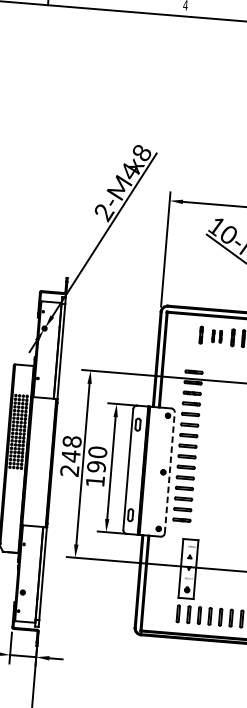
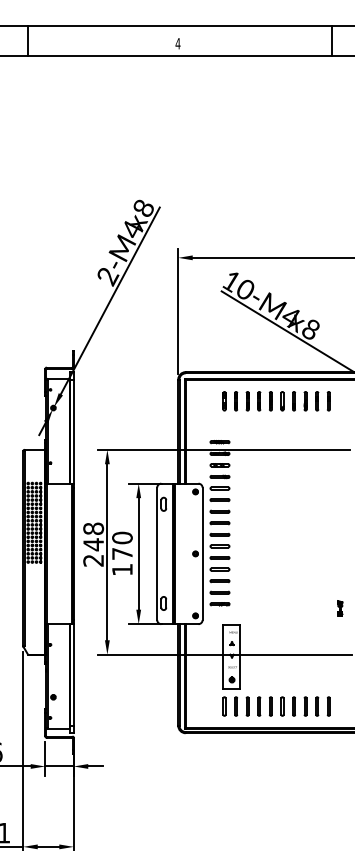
part: (216, 336) -> (241, 401), size x1.43
text: (96, 466) -> (122, 553), 190 -> 170
line: (169, 472) -> (202, 553), dashed -> solid

